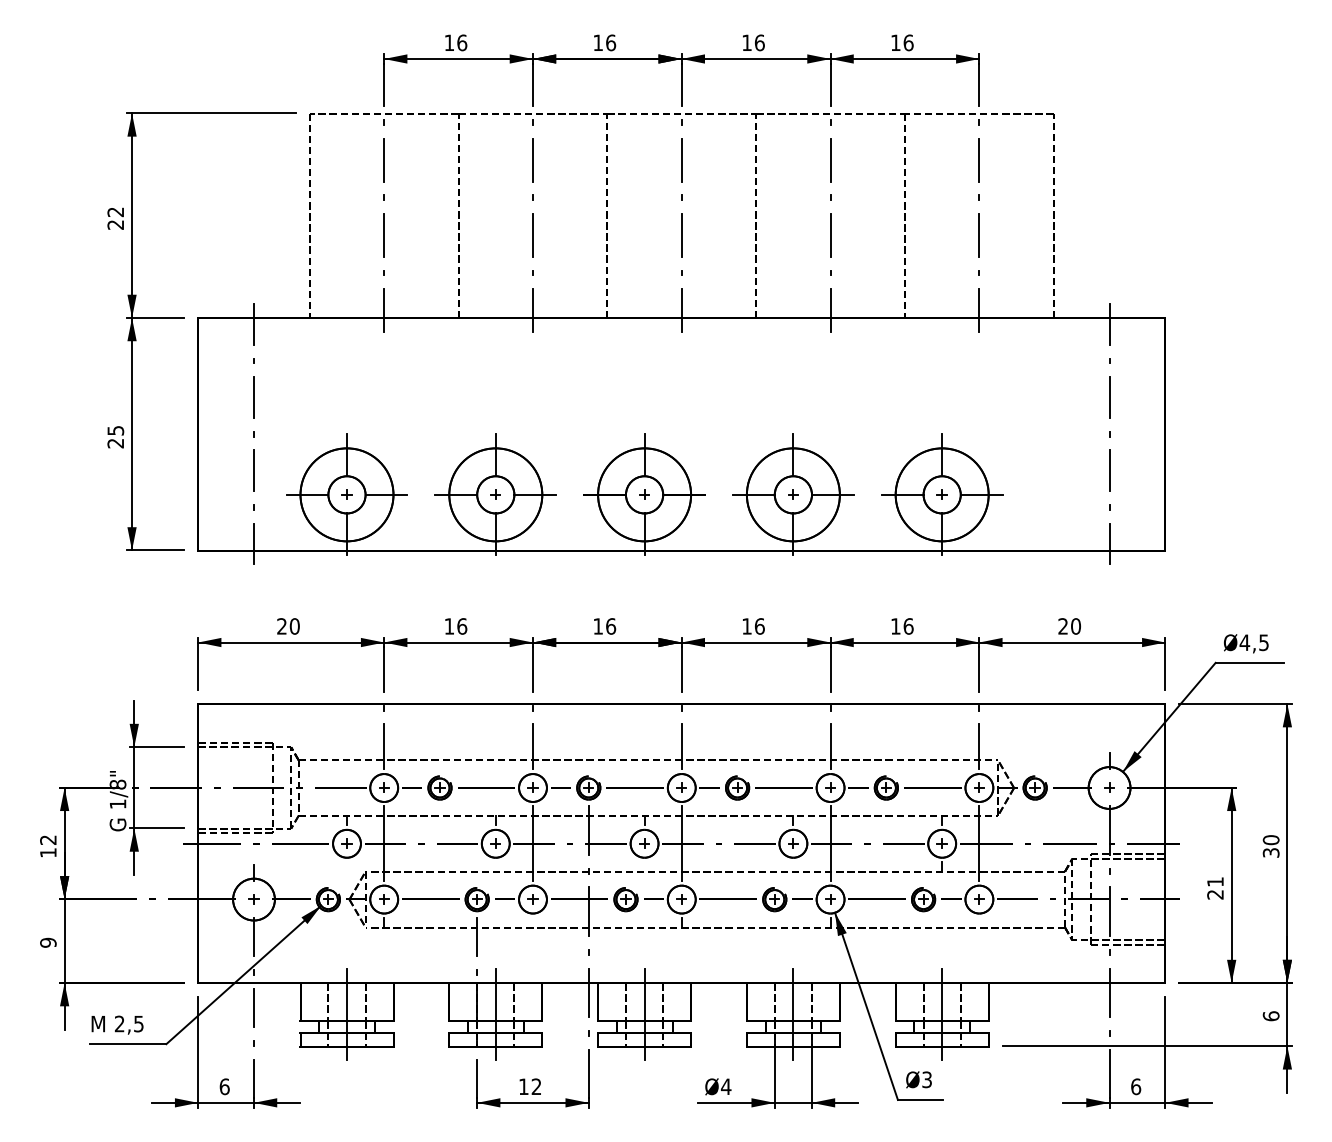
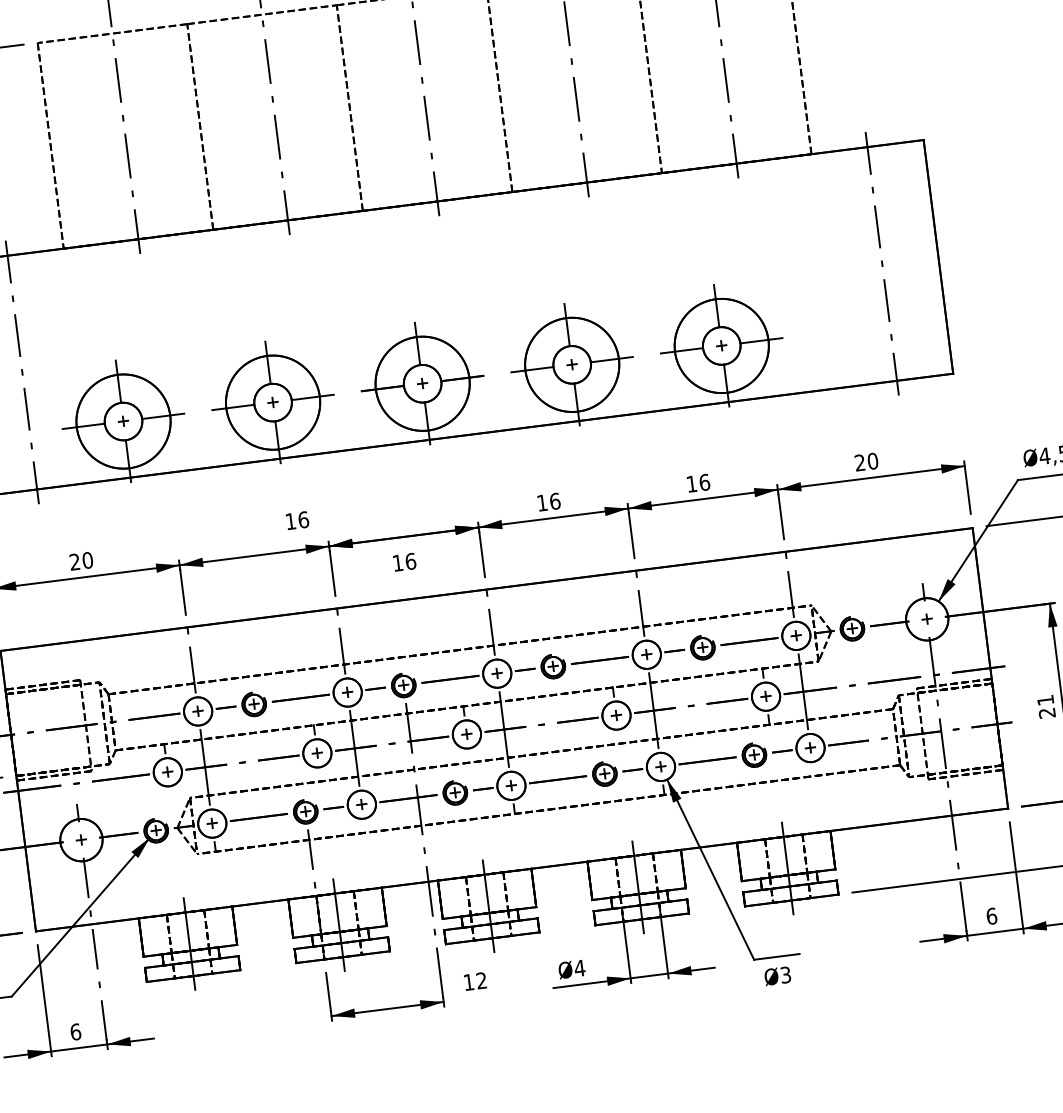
text: (456, 626) -> (297, 520), moved
text: (605, 626) -> (405, 562), moved
text: (918, 1079) -> (777, 975), moved
text: (529, 1086) -> (474, 981), moved

